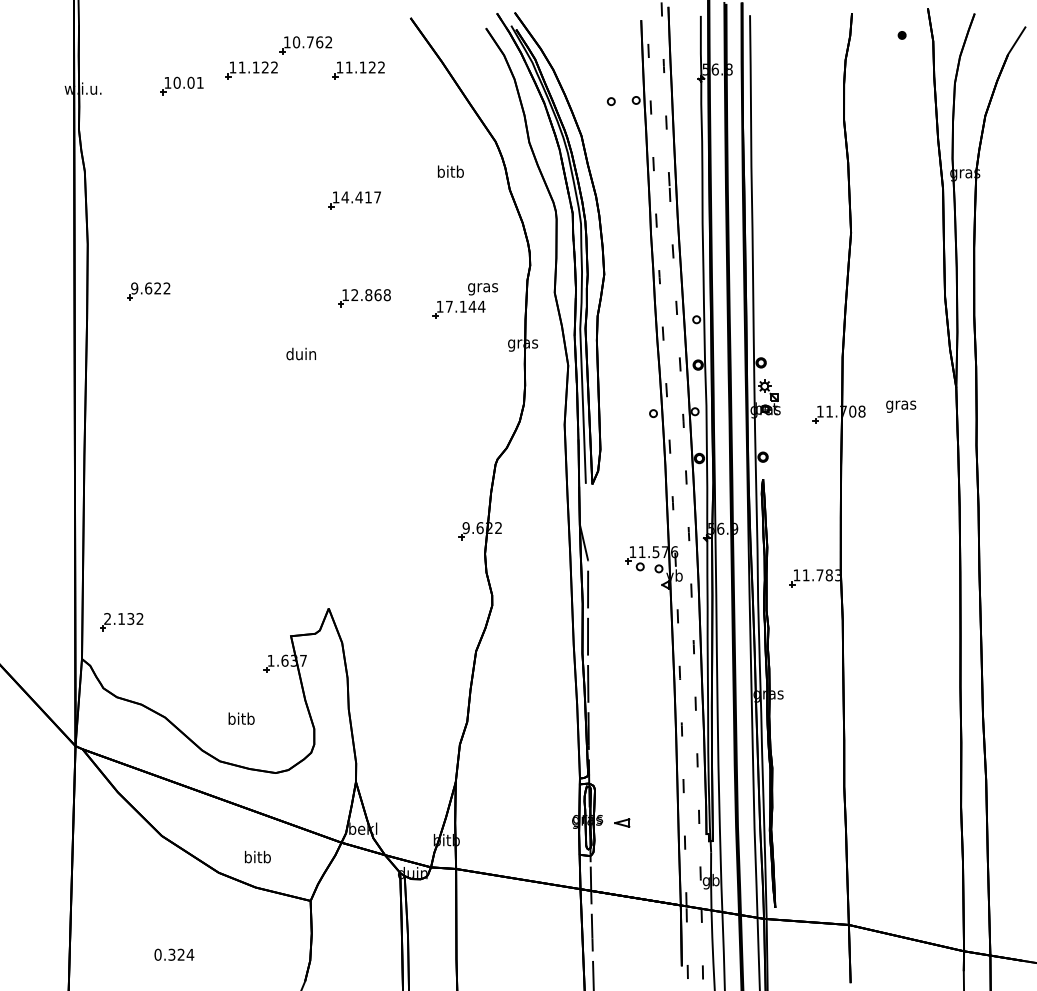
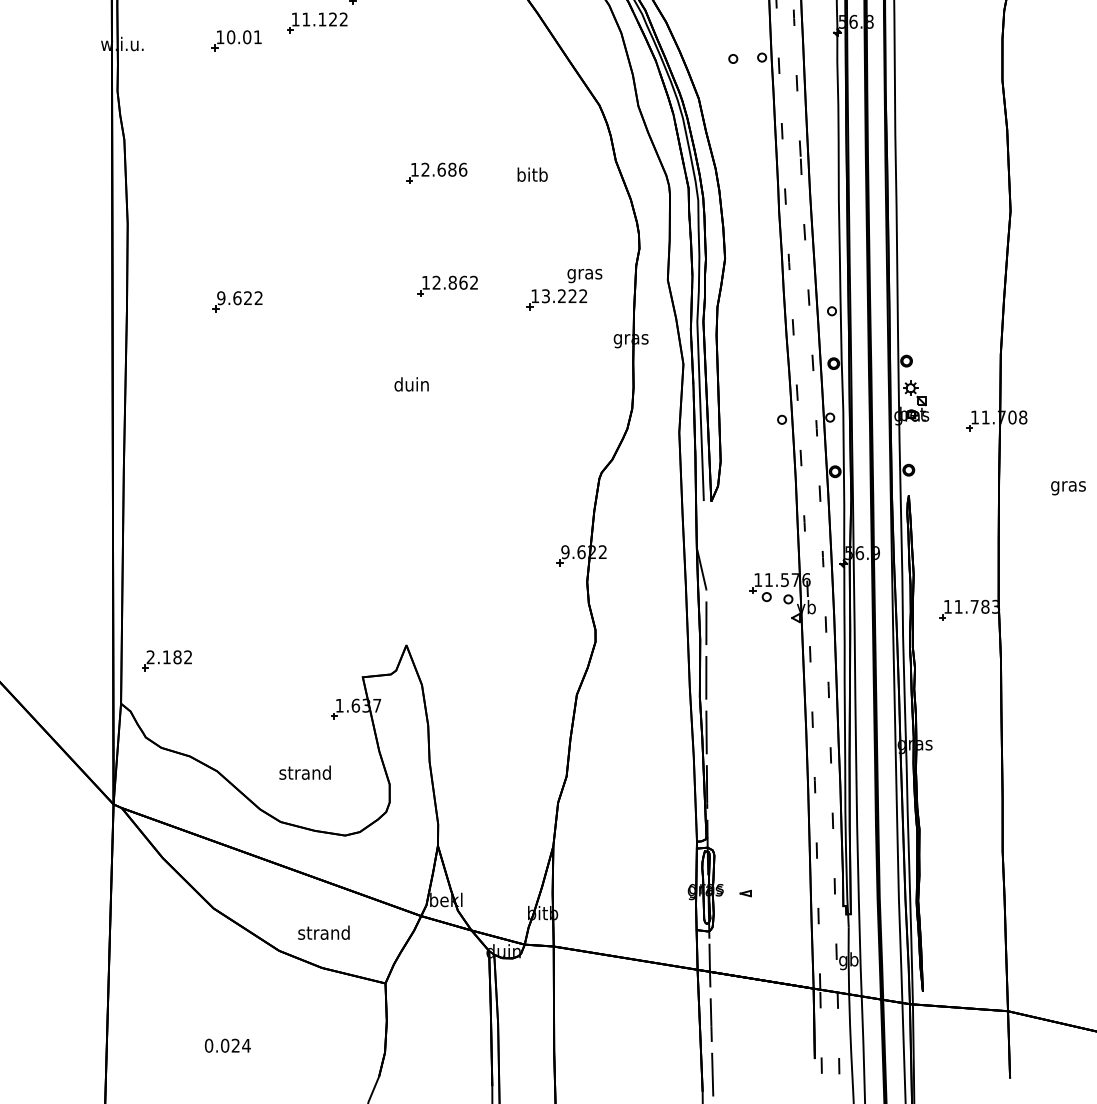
part: (358, 70) -> (440, 22), removed
text: (450, 171) -> (532, 174), moved
text: (361, 197) -> (444, 169), 14.417 -> 12.686
part: (148, 291) -> (237, 301), moved
text: (386, 295) -> (473, 283), 12.868 -> 12.862
text: (465, 306) -> (564, 295), 17.144 -> 13.222
text: (300, 353) -> (410, 383), moved
text: (901, 406) -> (1068, 487), moved
text: (130, 618) -> (177, 656), 2.132 -> 2.182
text: (241, 718) -> (305, 772), bitb -> strand
part: (621, 823) -> (745, 893), size x0.62
text: (257, 856) -> (324, 932), bitb -> strand
text: (171, 954) -> (224, 1045), 0.324 -> 0.024

